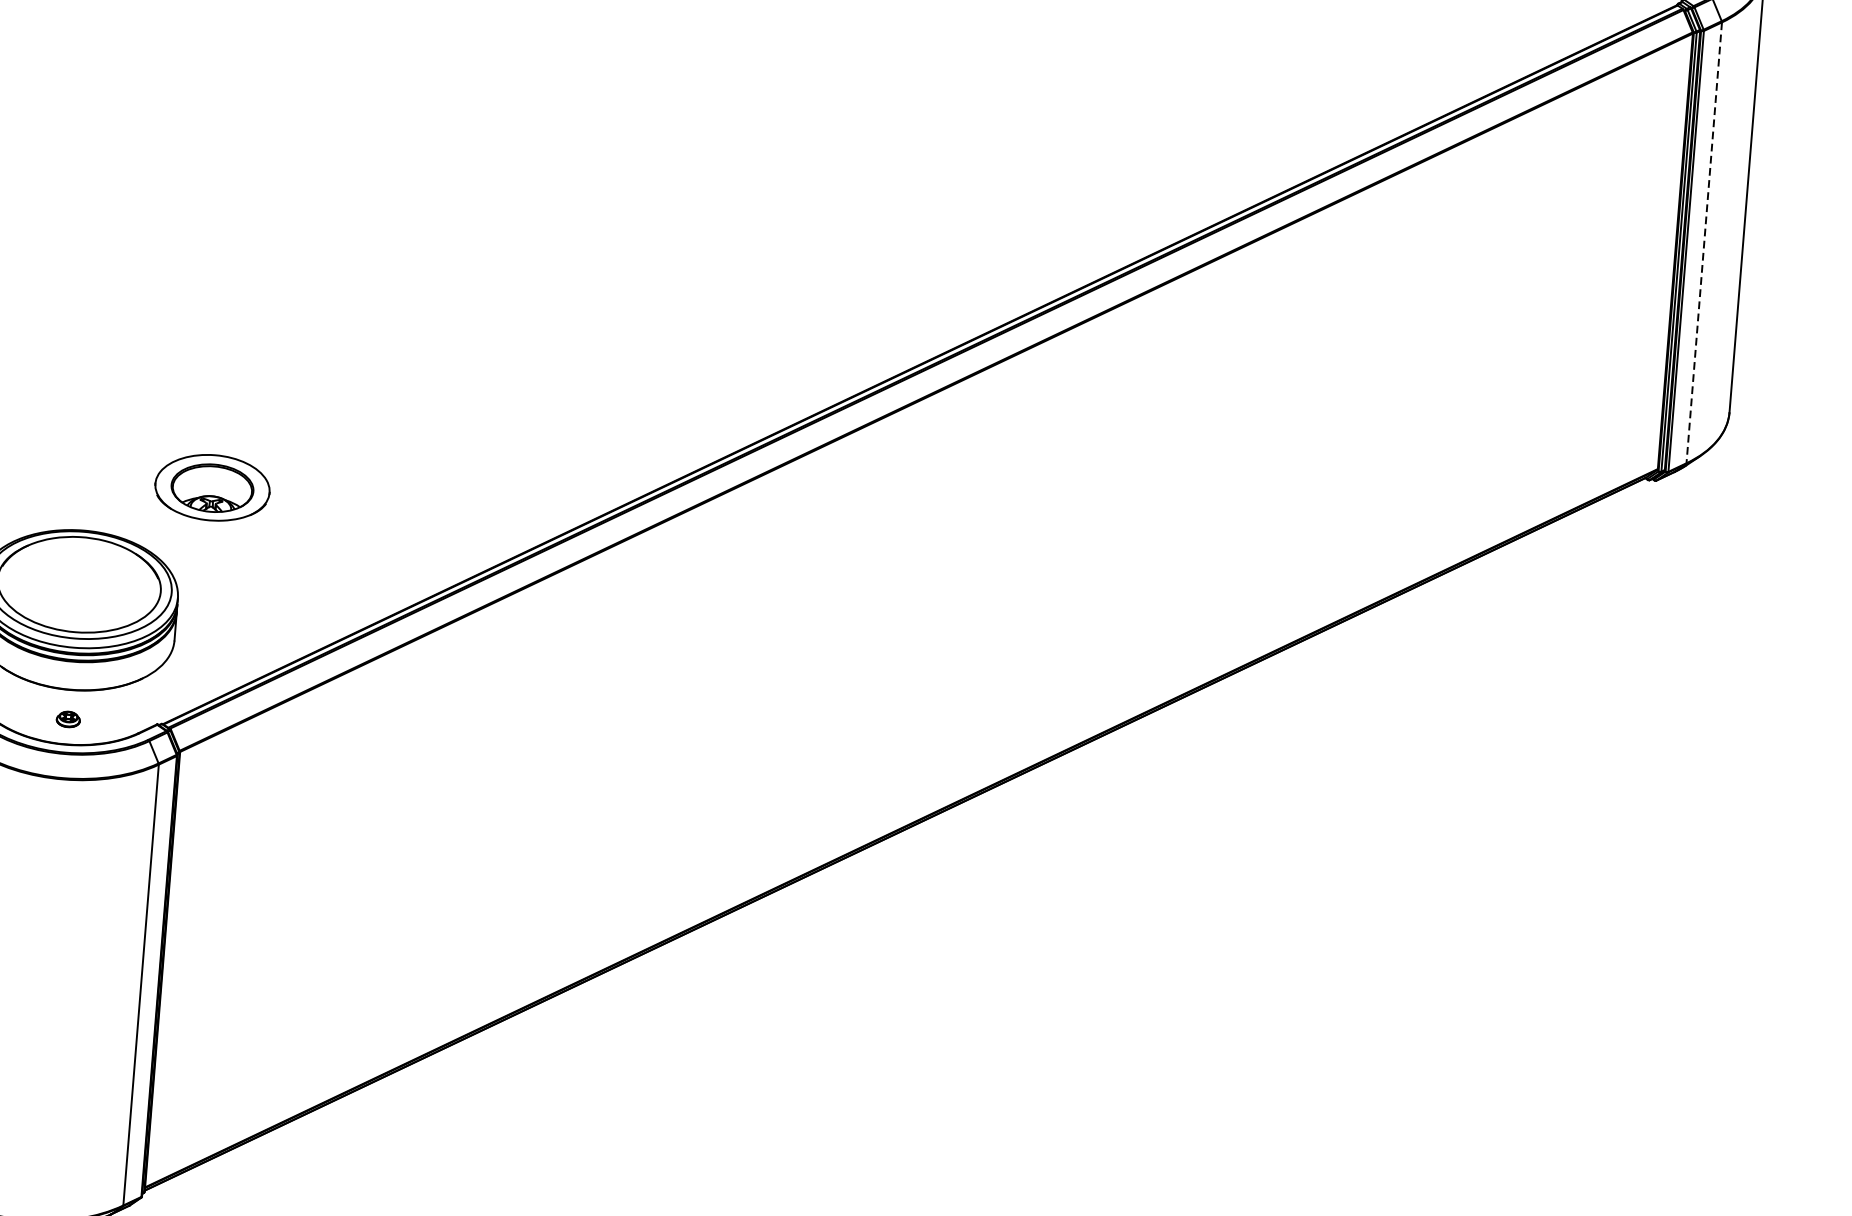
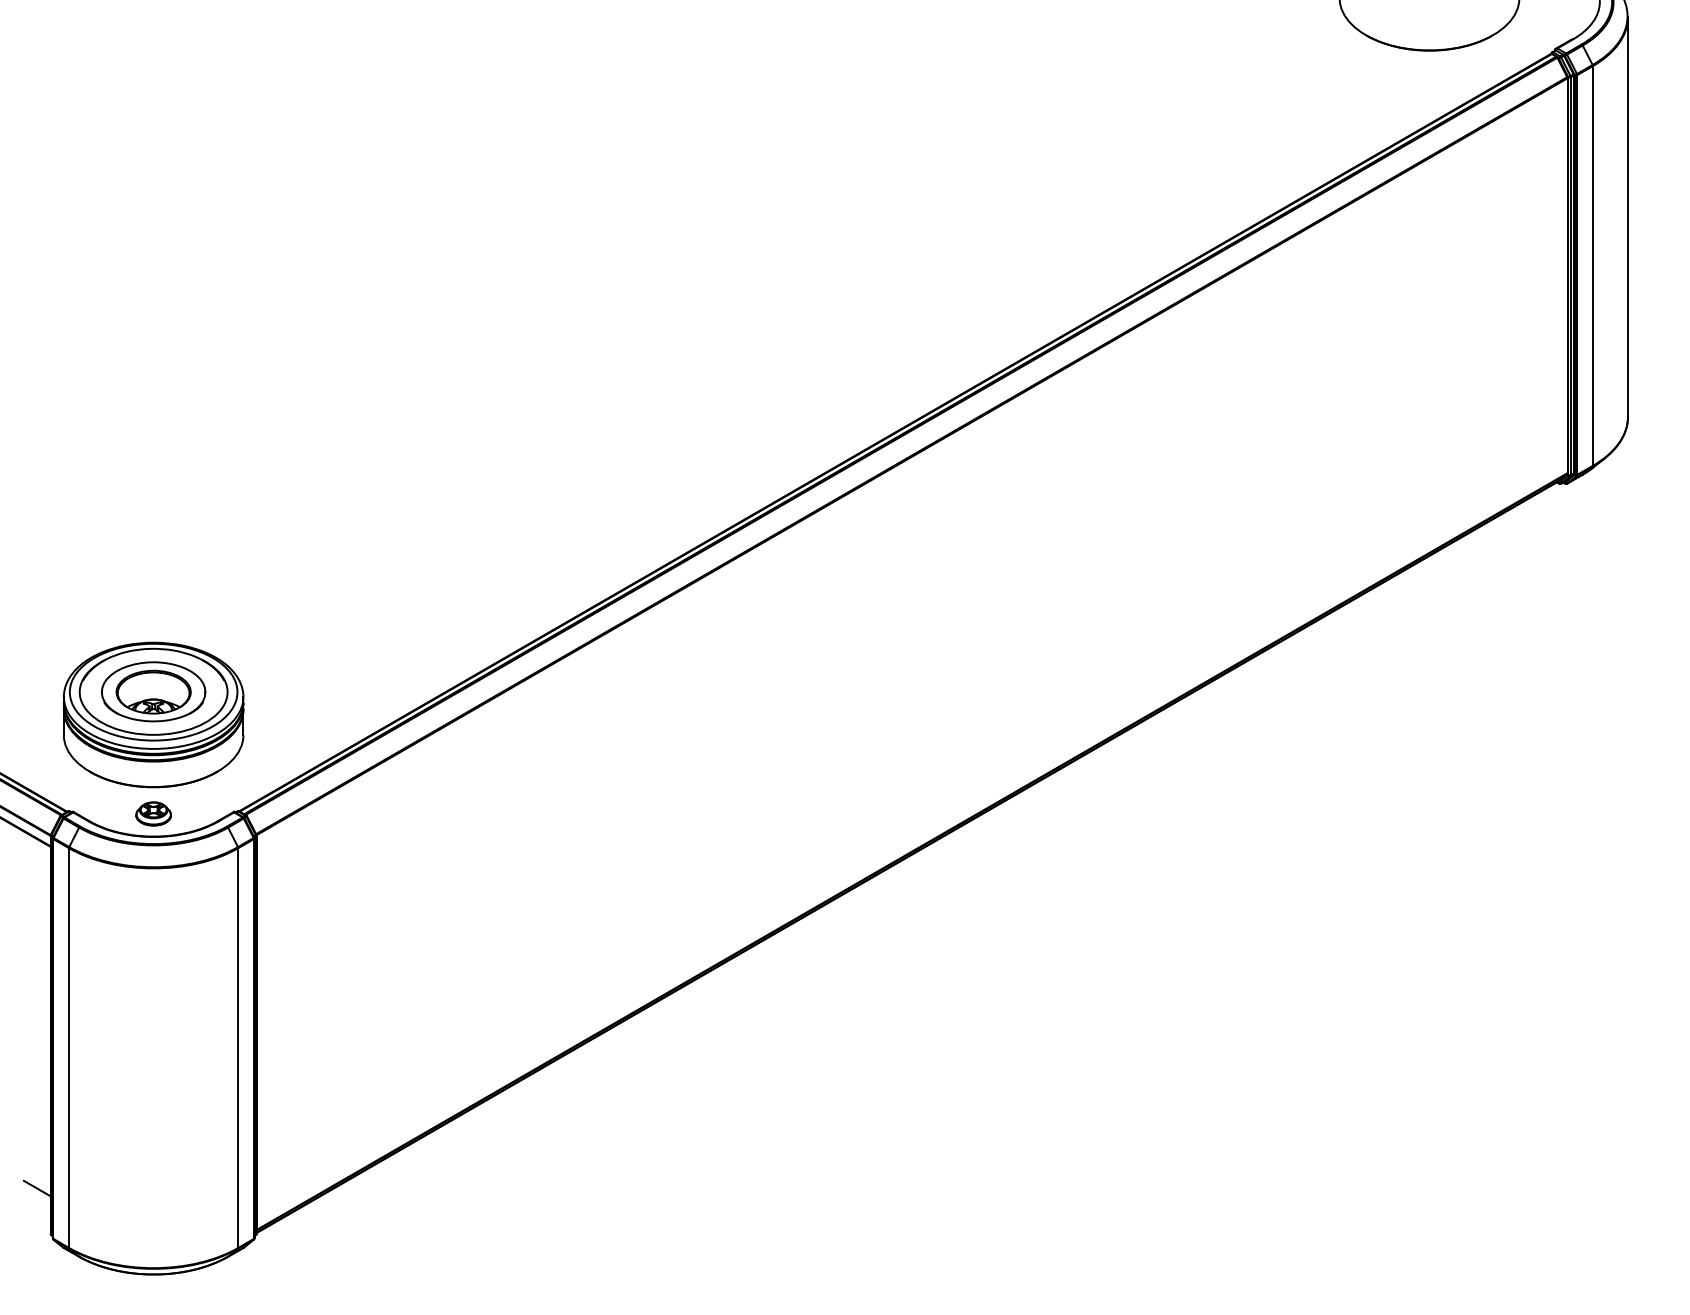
line: (1703, 242) -> (1592, 265), dashed -> solid
part: (212, 487) -> (153, 691), moved
part: (68, 718) -> (153, 813), size x1.67

